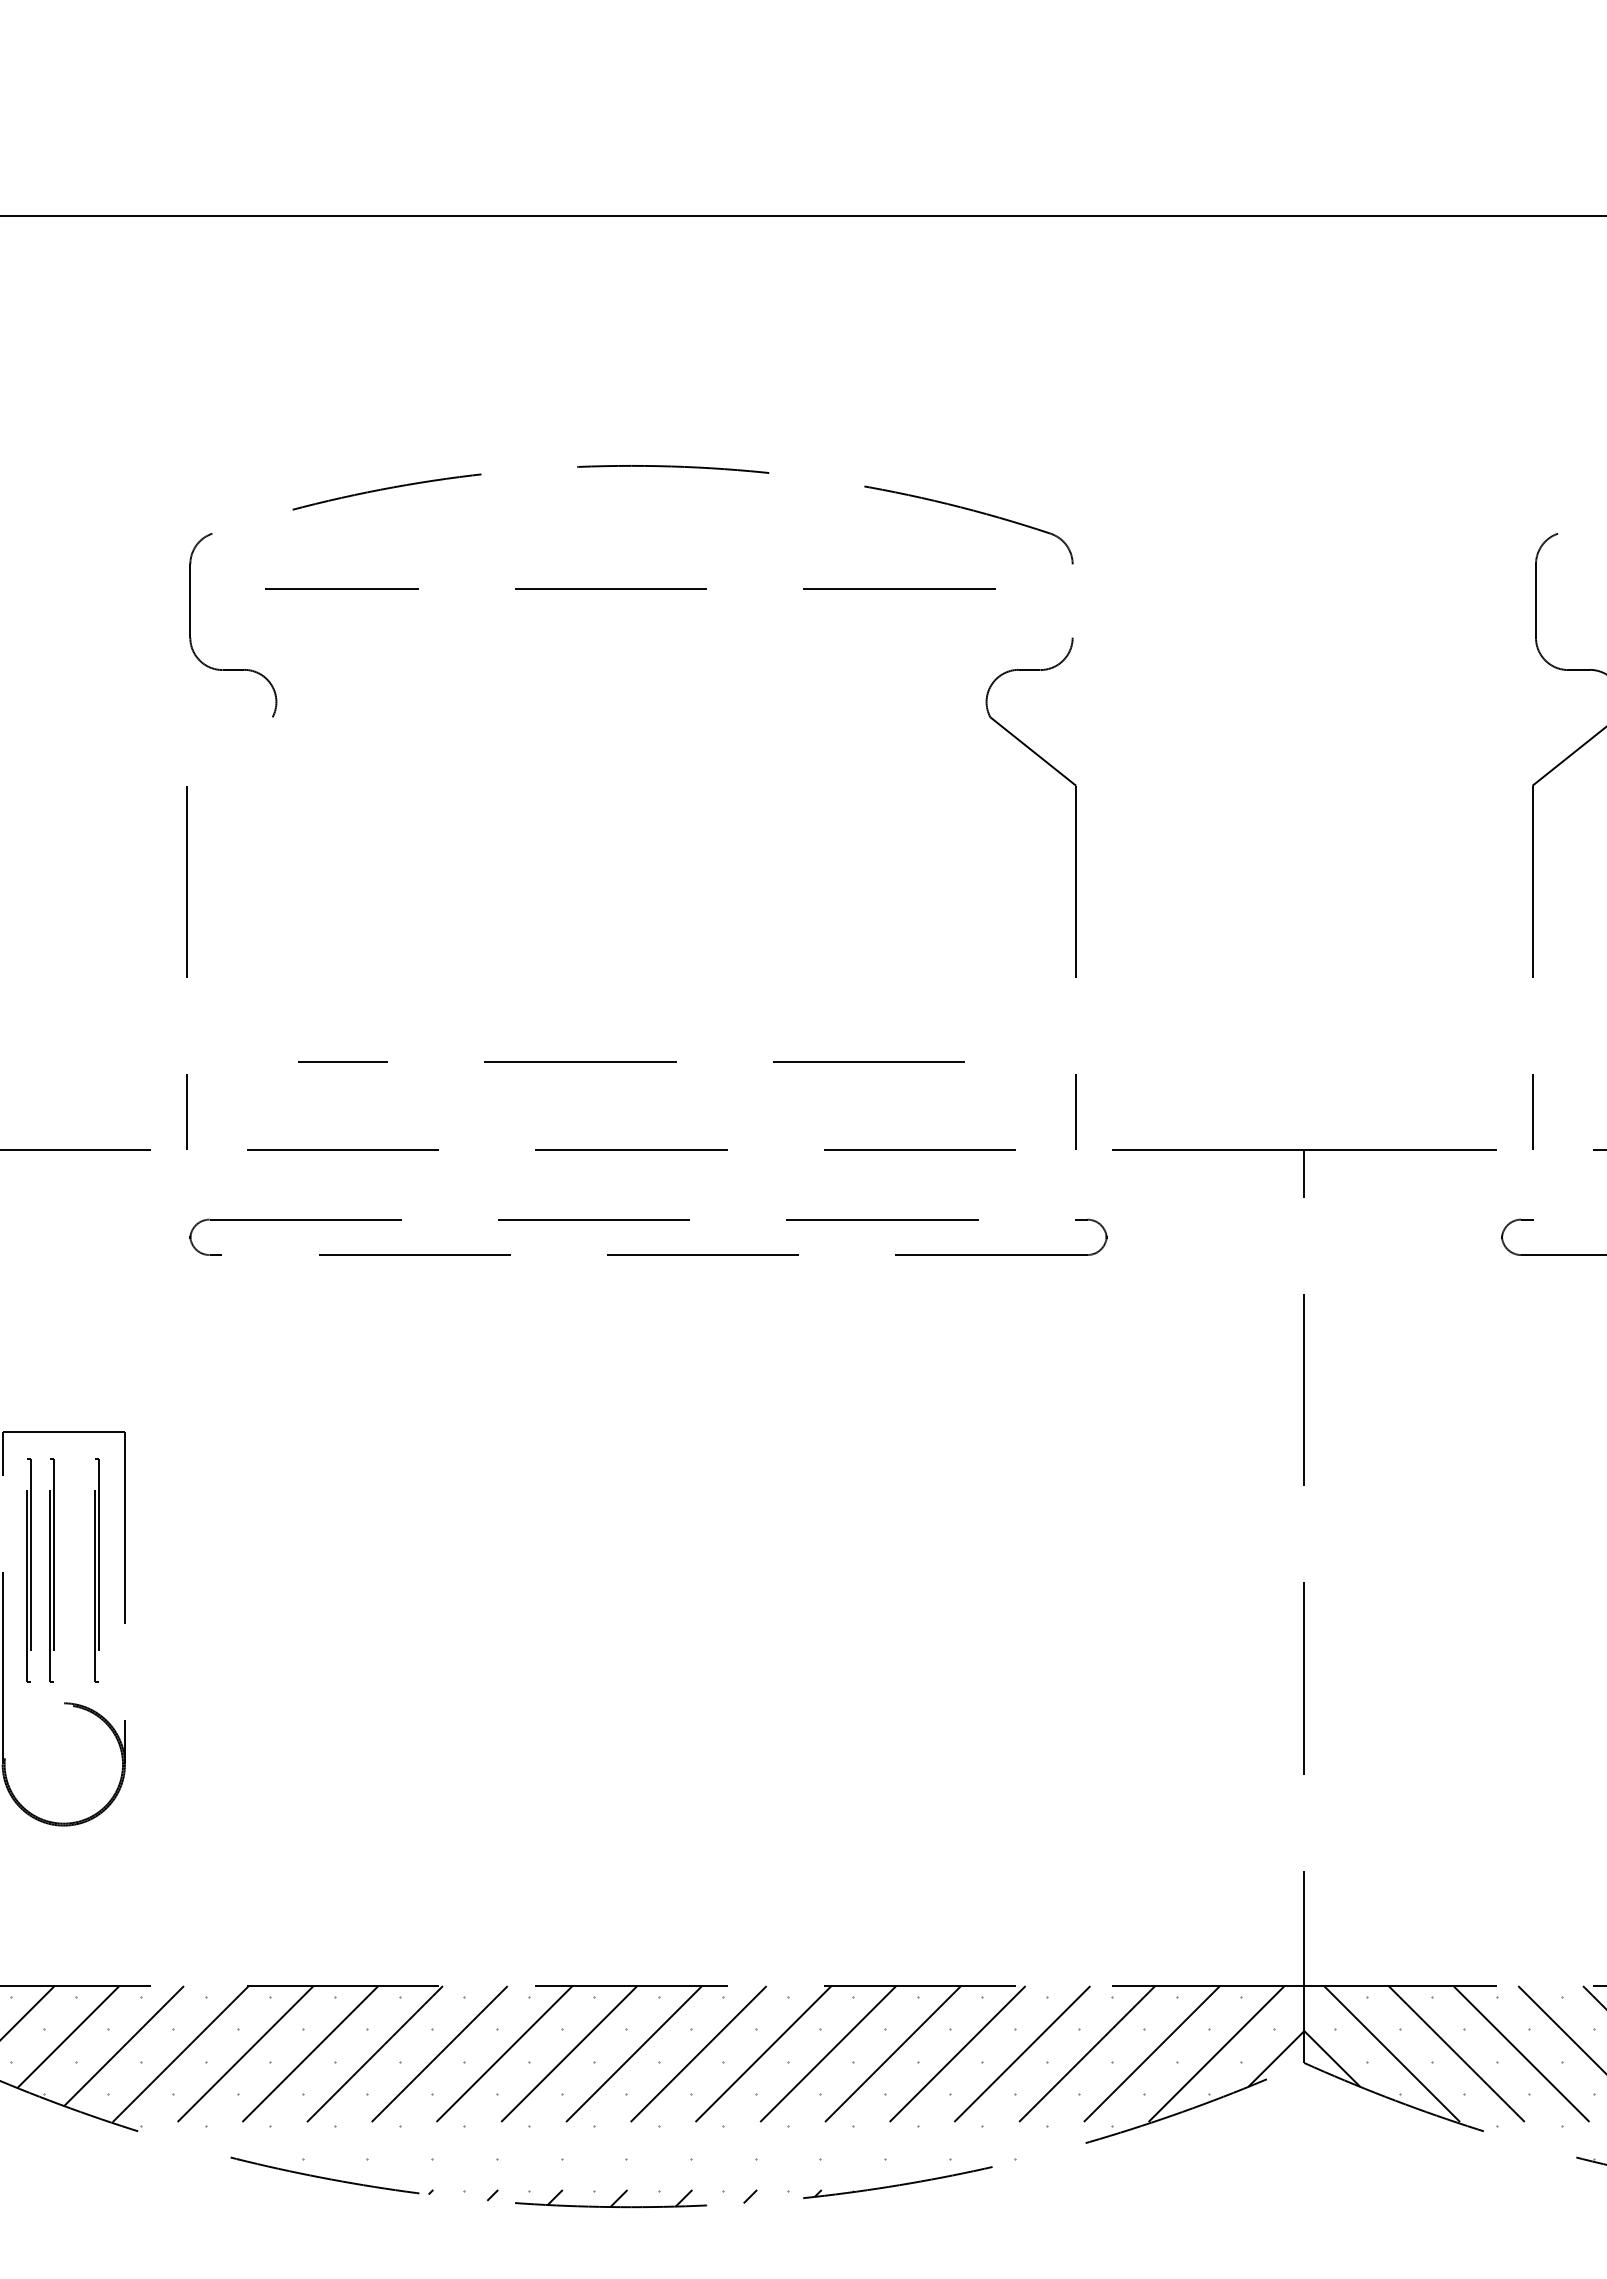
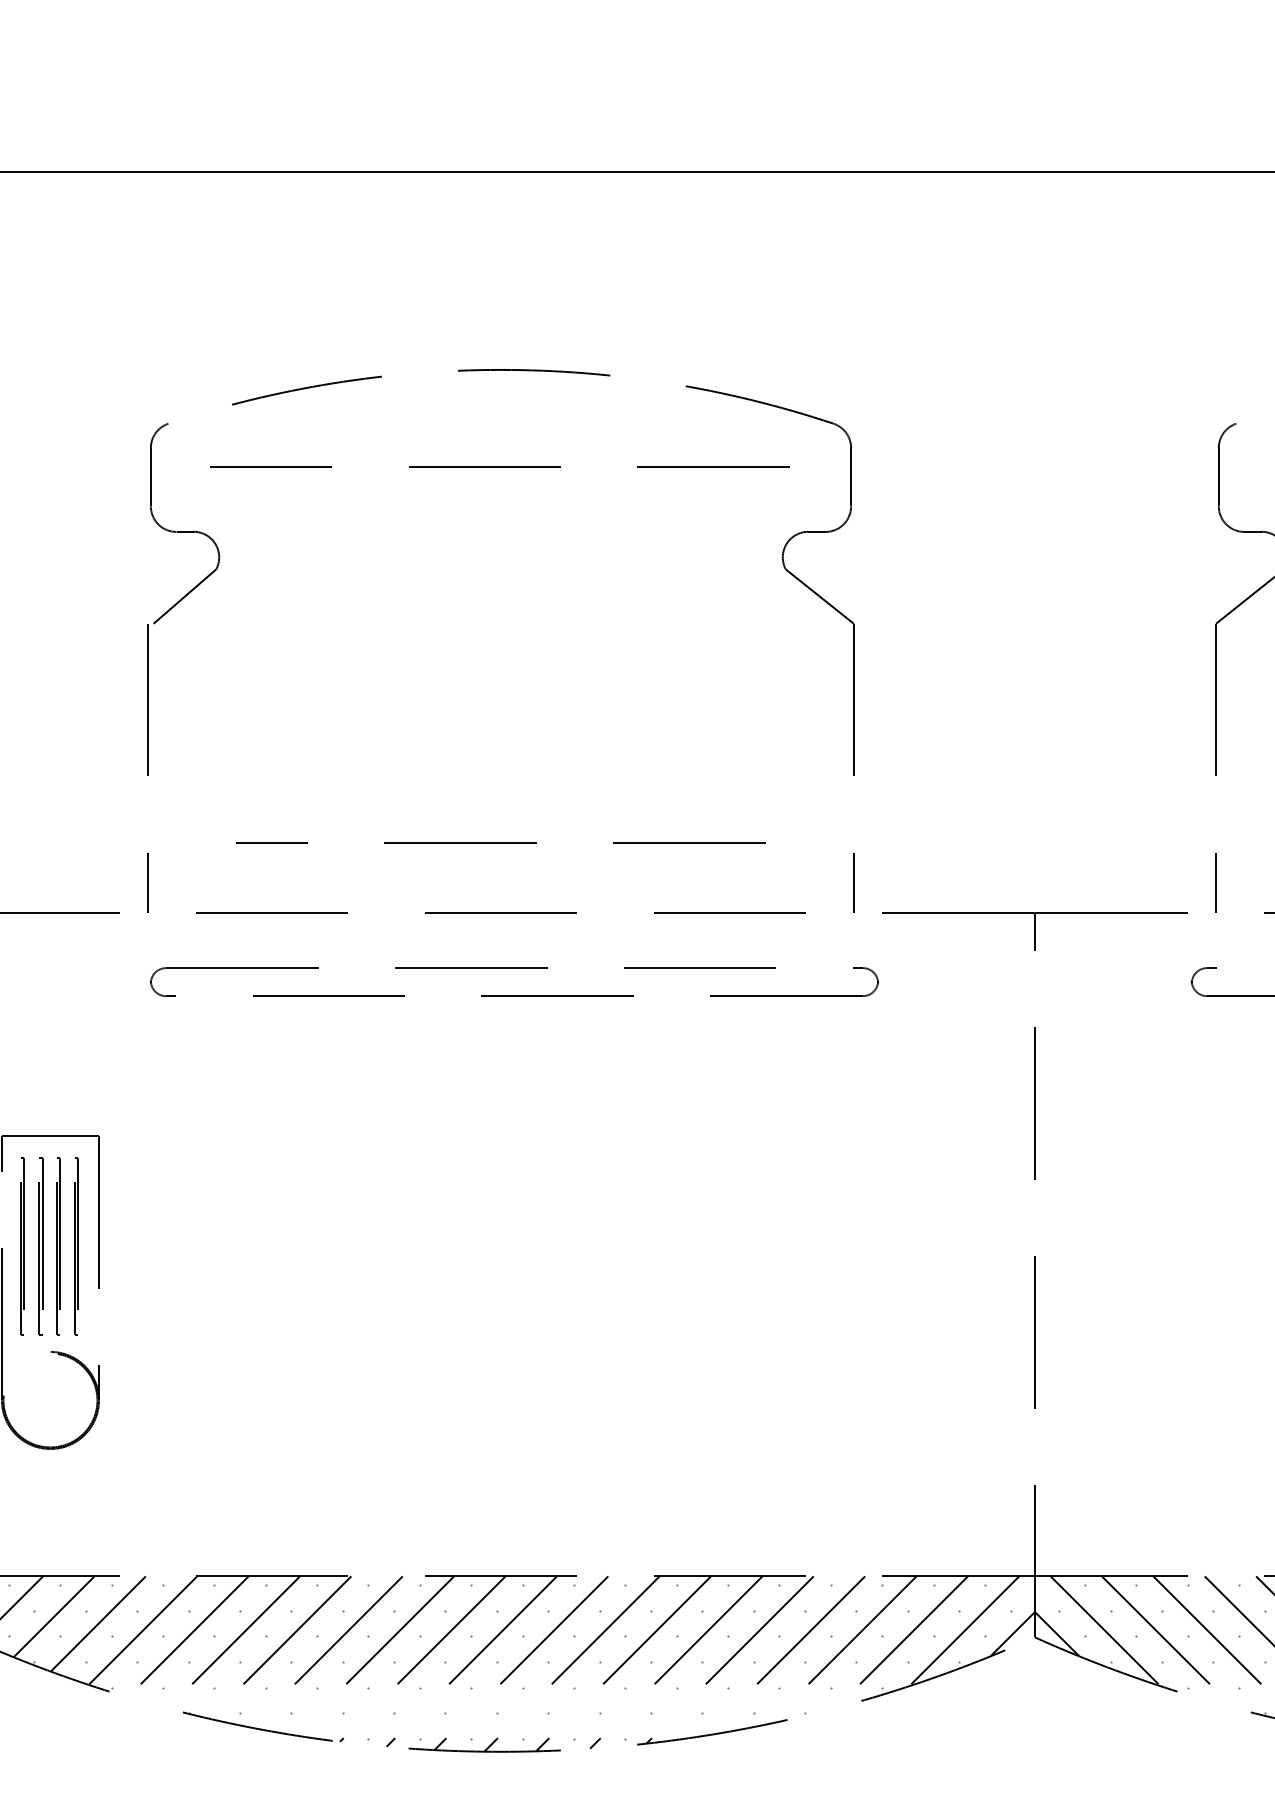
line: (1072, 600) -> (850, 476), added
line: (232, 751) -> (184, 596), added
part: (73, 1570) -> (58, 1246), added

